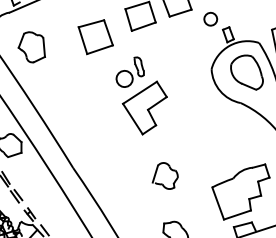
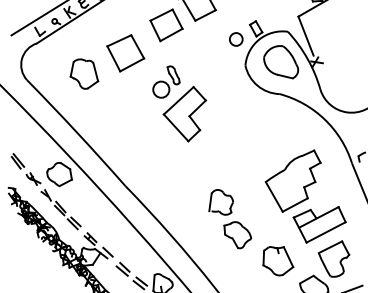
circle: (210, 19) -> (236, 39), moved
part: (32, 47) -> (84, 73), moved
part: (165, 175) -> (220, 202), moved

